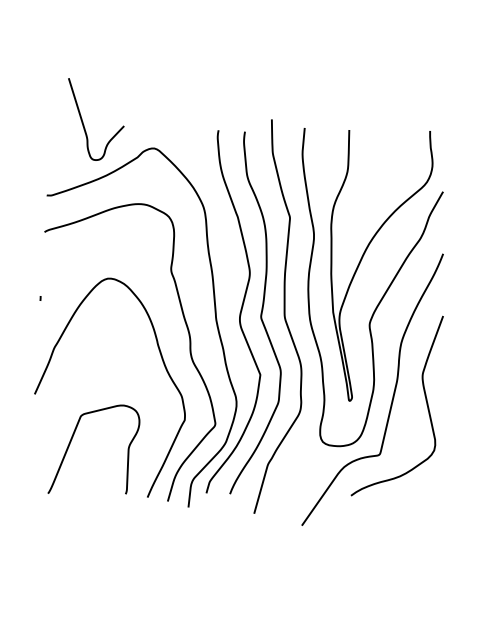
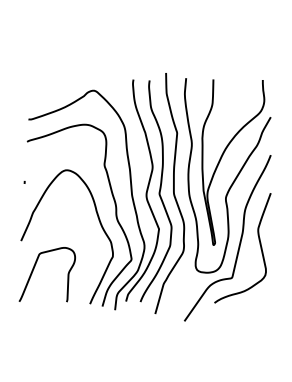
curve: (84, 121) -> (51, 74), removed
curve: (72, 440) -> (34, 269), moved

